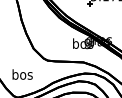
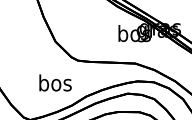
text: (22, 74) -> (55, 82), moved

